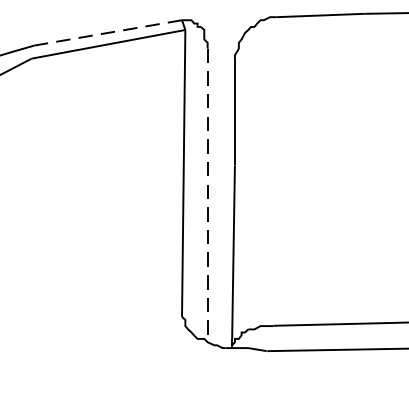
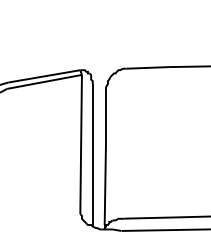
line: (106, 33) -> (43, 76), dashed -> solid
line: (207, 195) -> (92, 155), dashed -> solid

